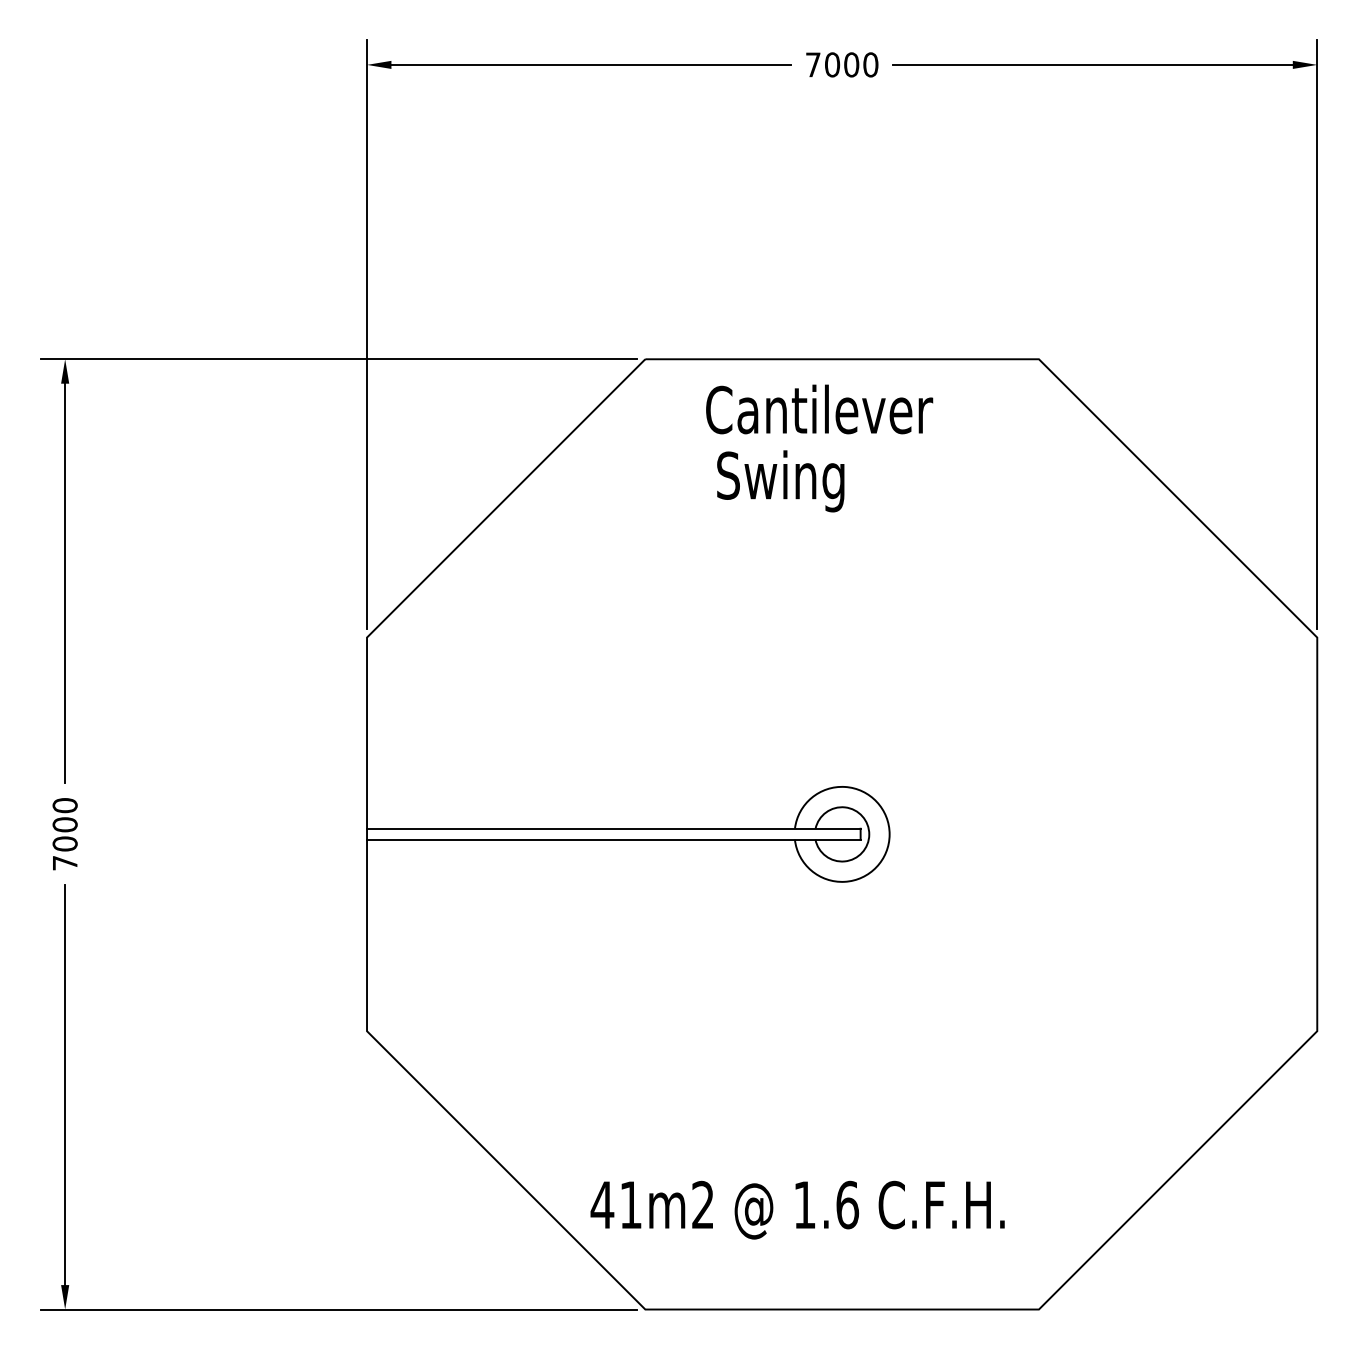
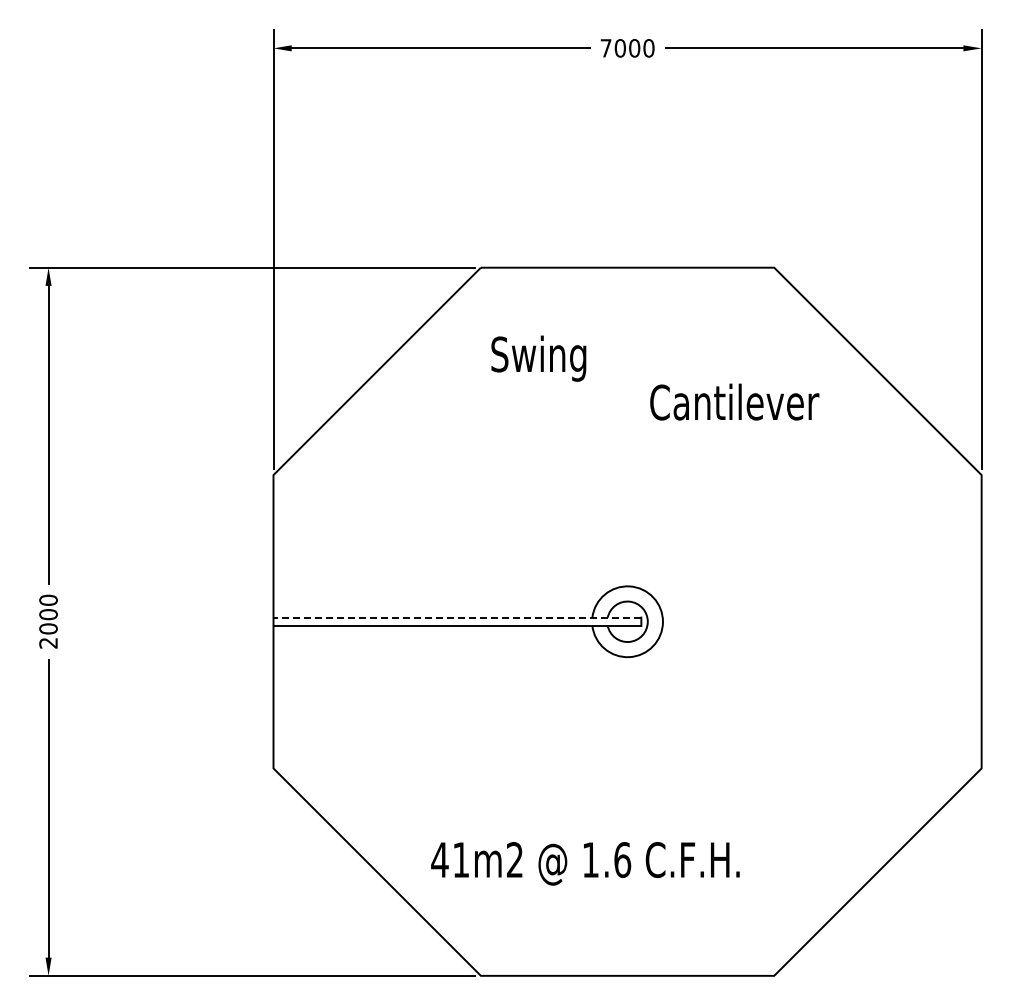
text: (819, 408) -> (734, 401), moved
text: (780, 481) -> (538, 358), moved
line: (613, 828) -> (457, 617), solid -> dashed
text: (65, 863) -> (48, 643), 7000 -> 2000
text: (797, 1209) -> (585, 863), moved

